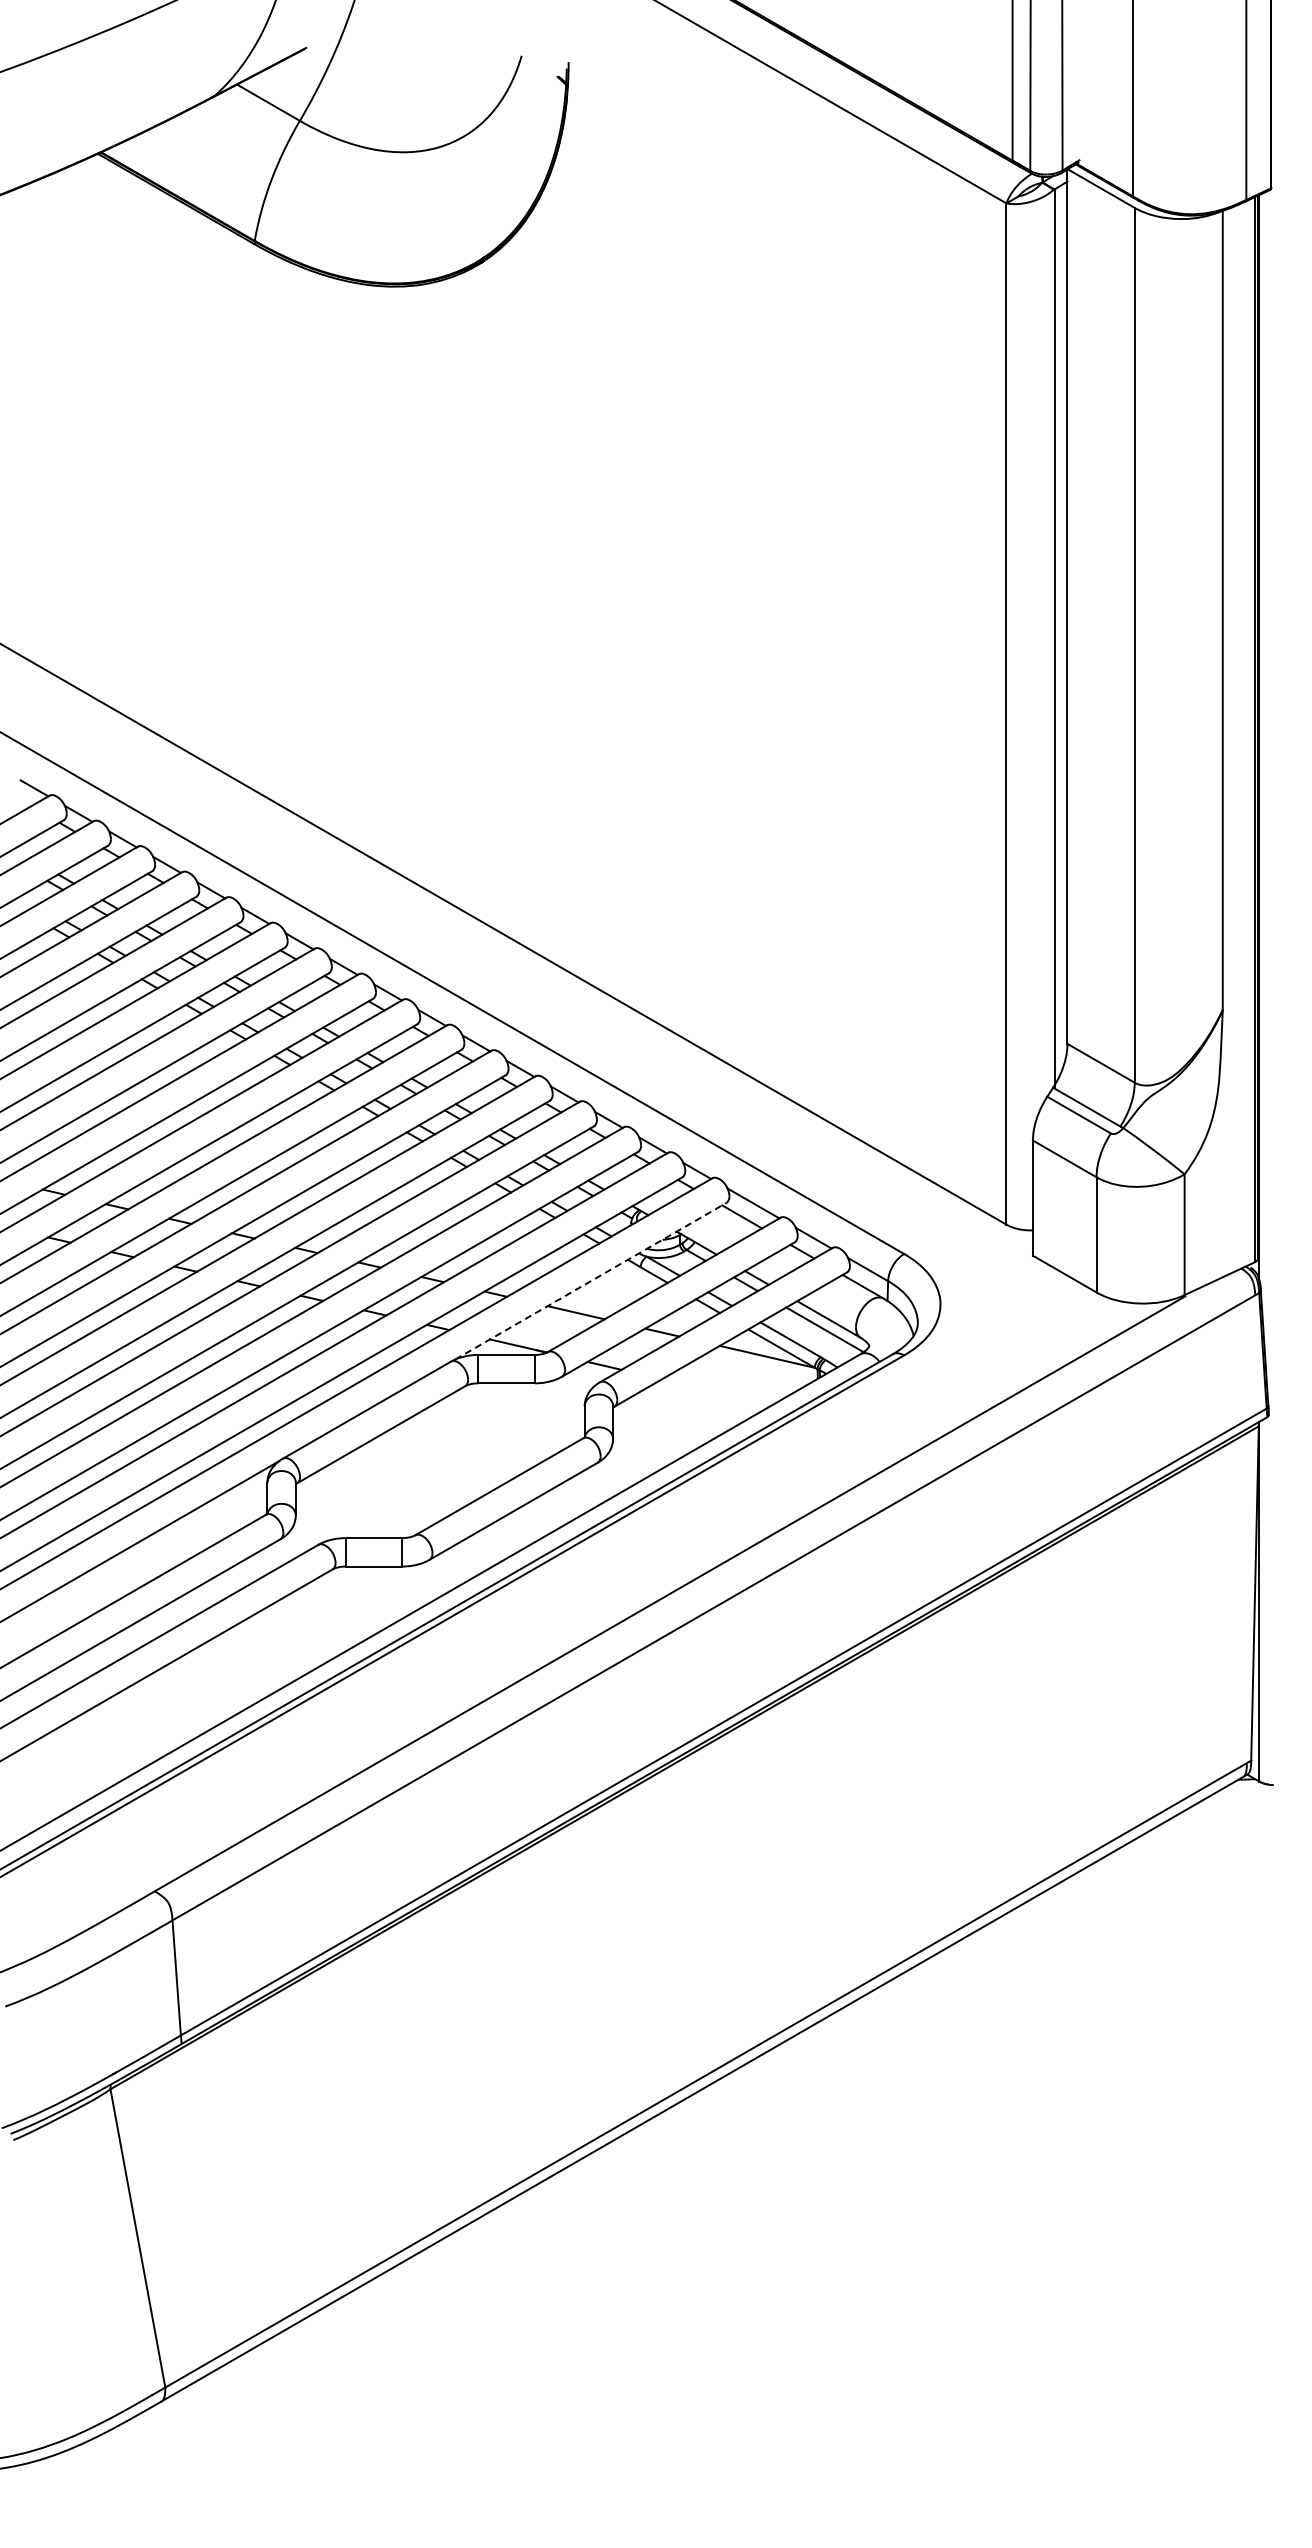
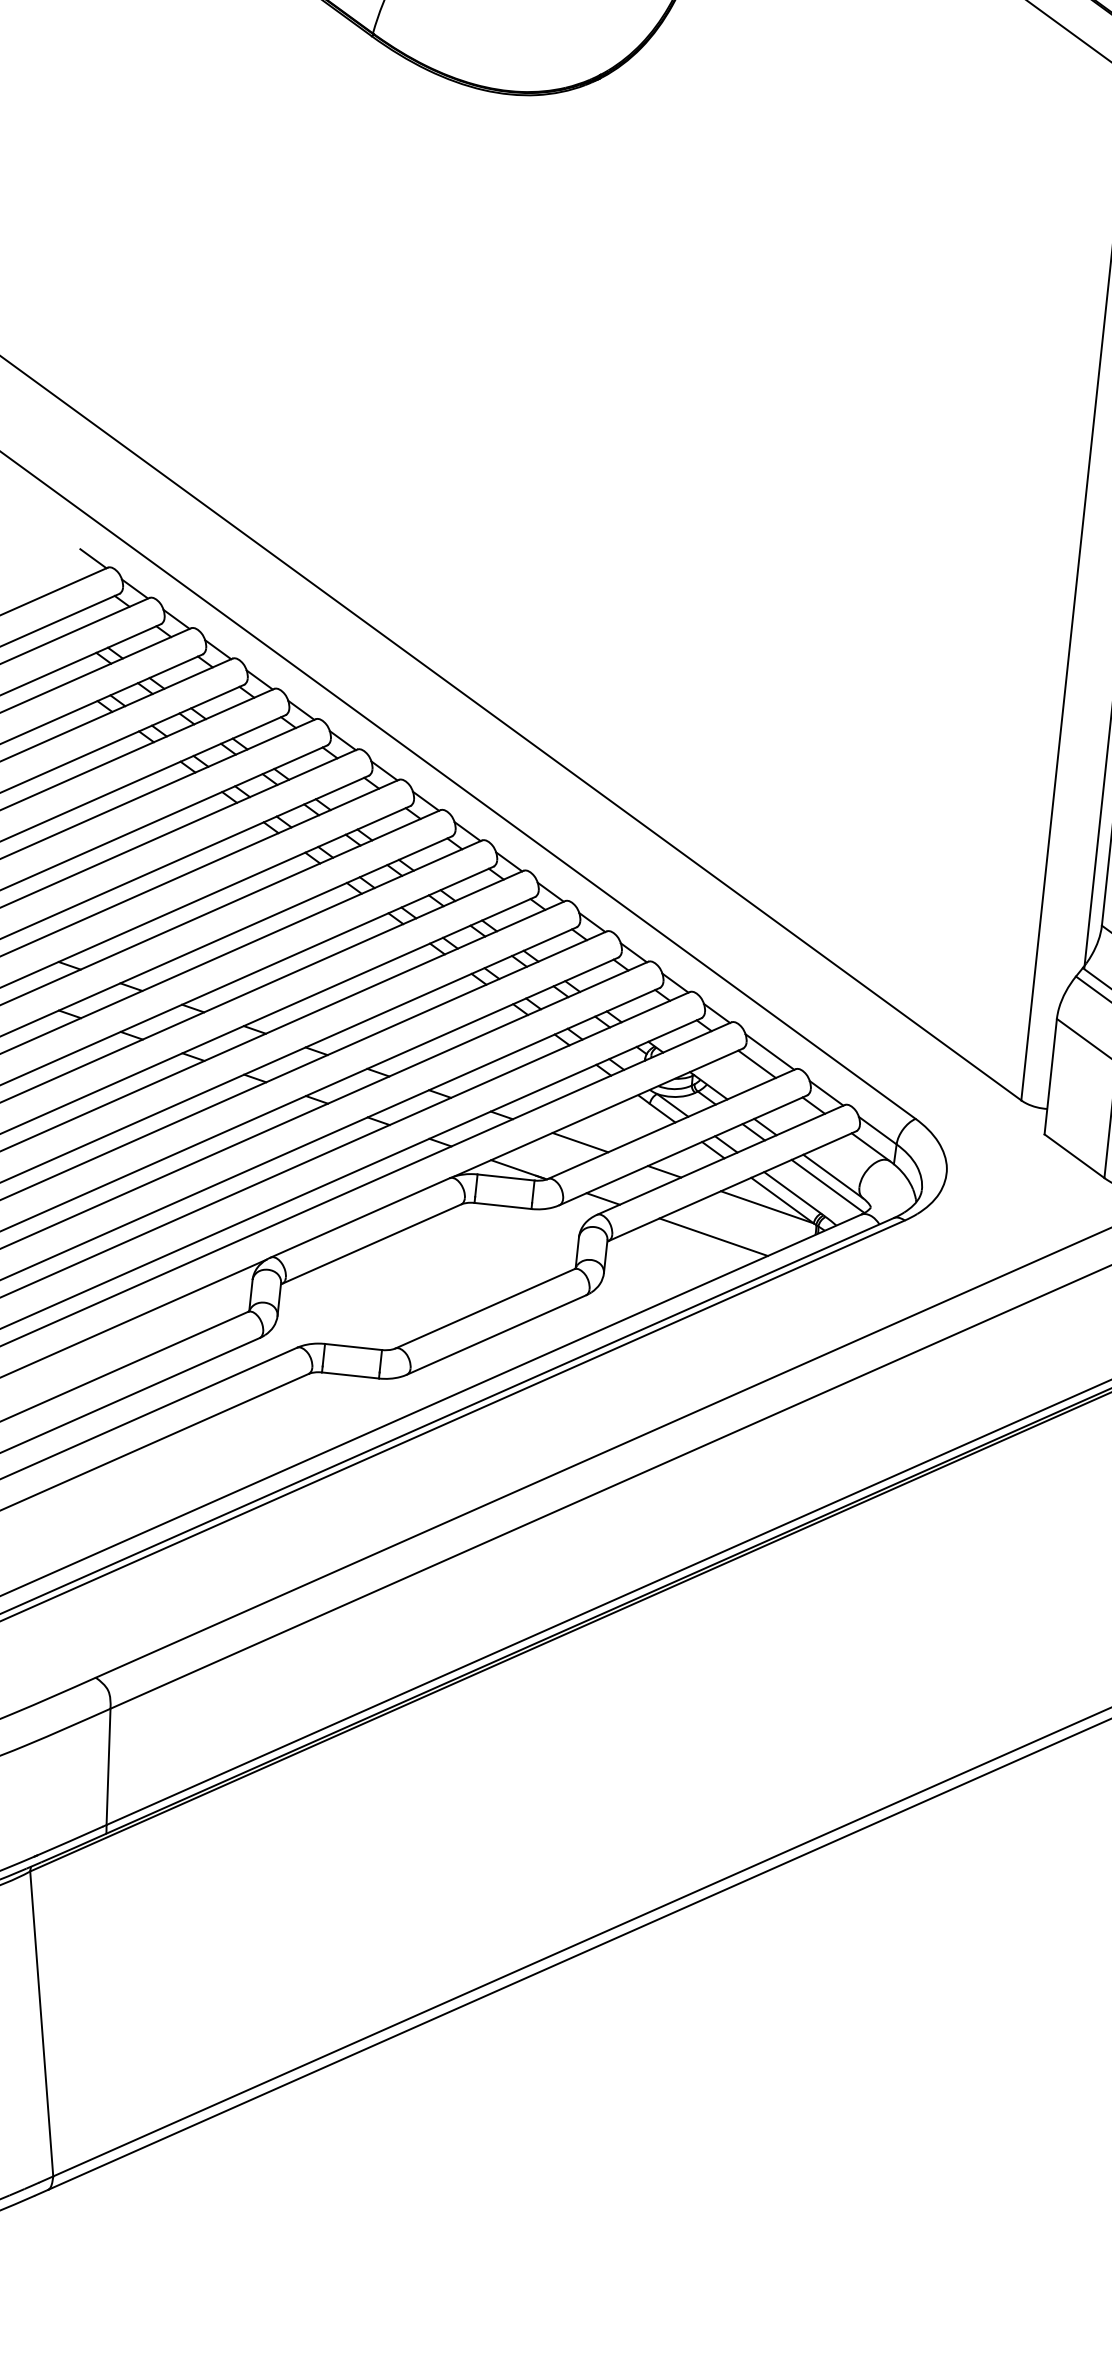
line: (590, 1281) -> (598, 1112), dashed -> solid
line: (717, 1391) -> (713, 1236), added

